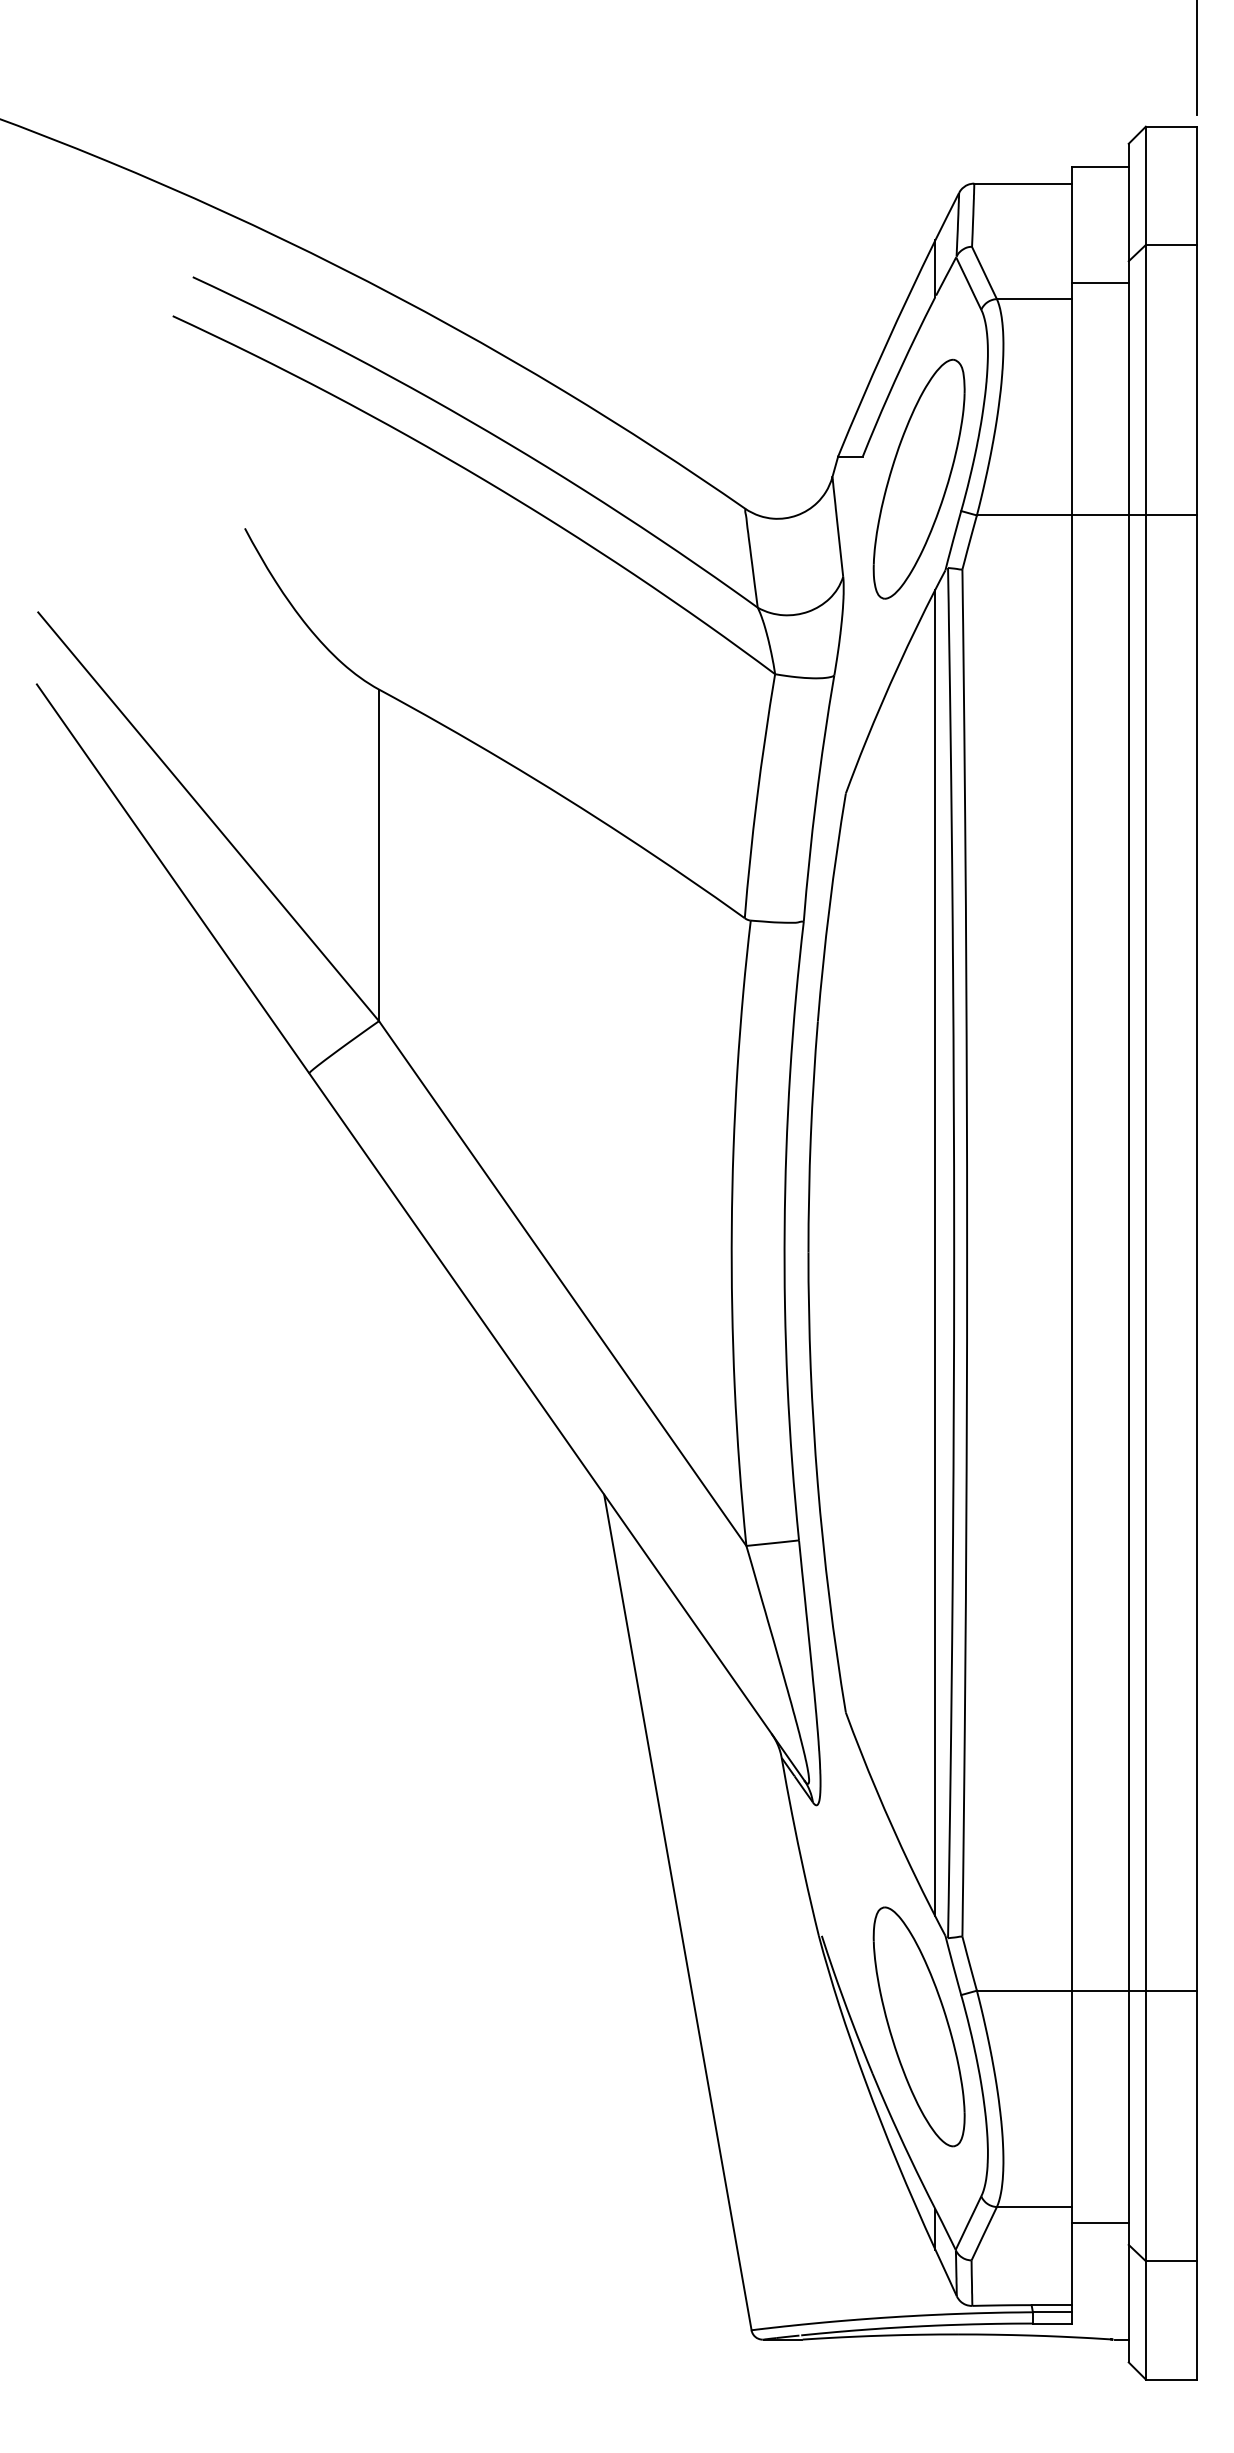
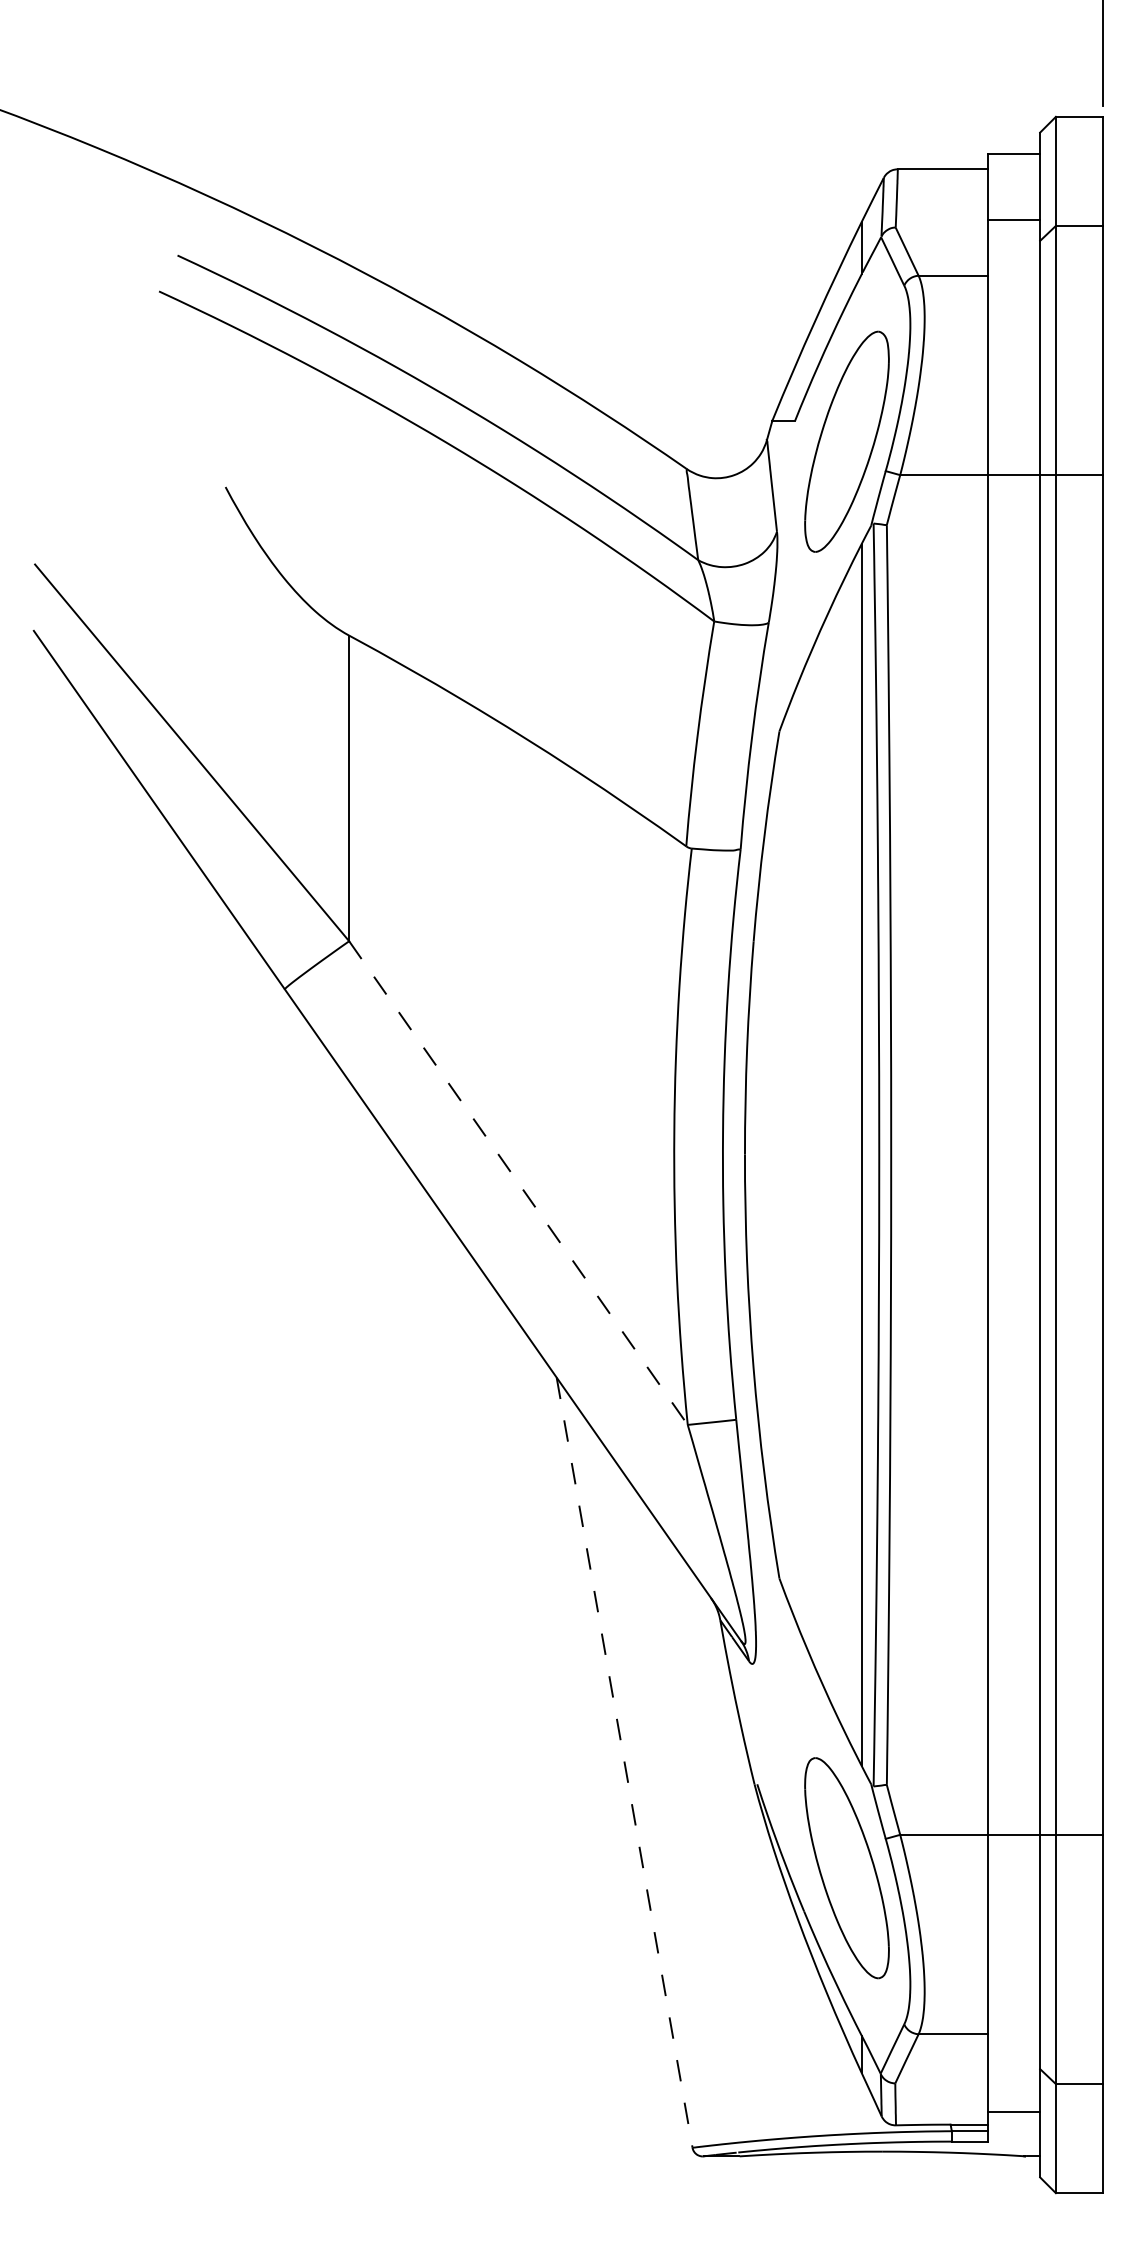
line: (1099, 282) -> (1013, 219), moved
line: (562, 1284) -> (518, 1183), solid -> dashed
line: (677, 1912) -> (624, 1762), solid -> dashed
line: (1099, 2223) -> (1013, 2112), moved

